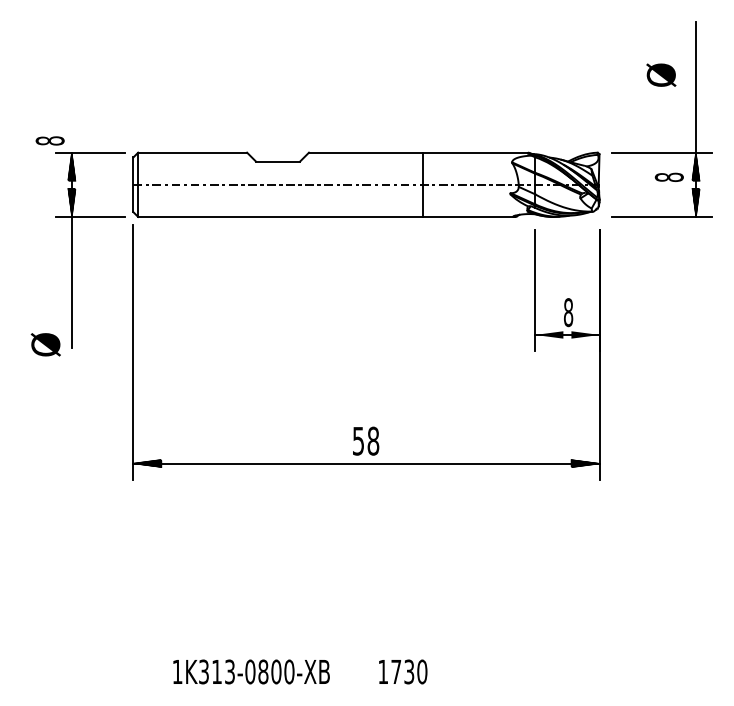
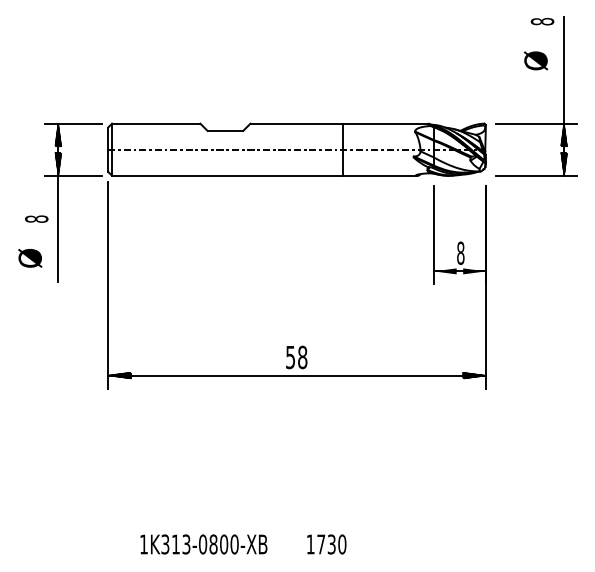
text: (49, 140) -> (36, 218), moved
text: (669, 177) -> (542, 21), moved
text: (46, 344) -> (30, 258), moved

